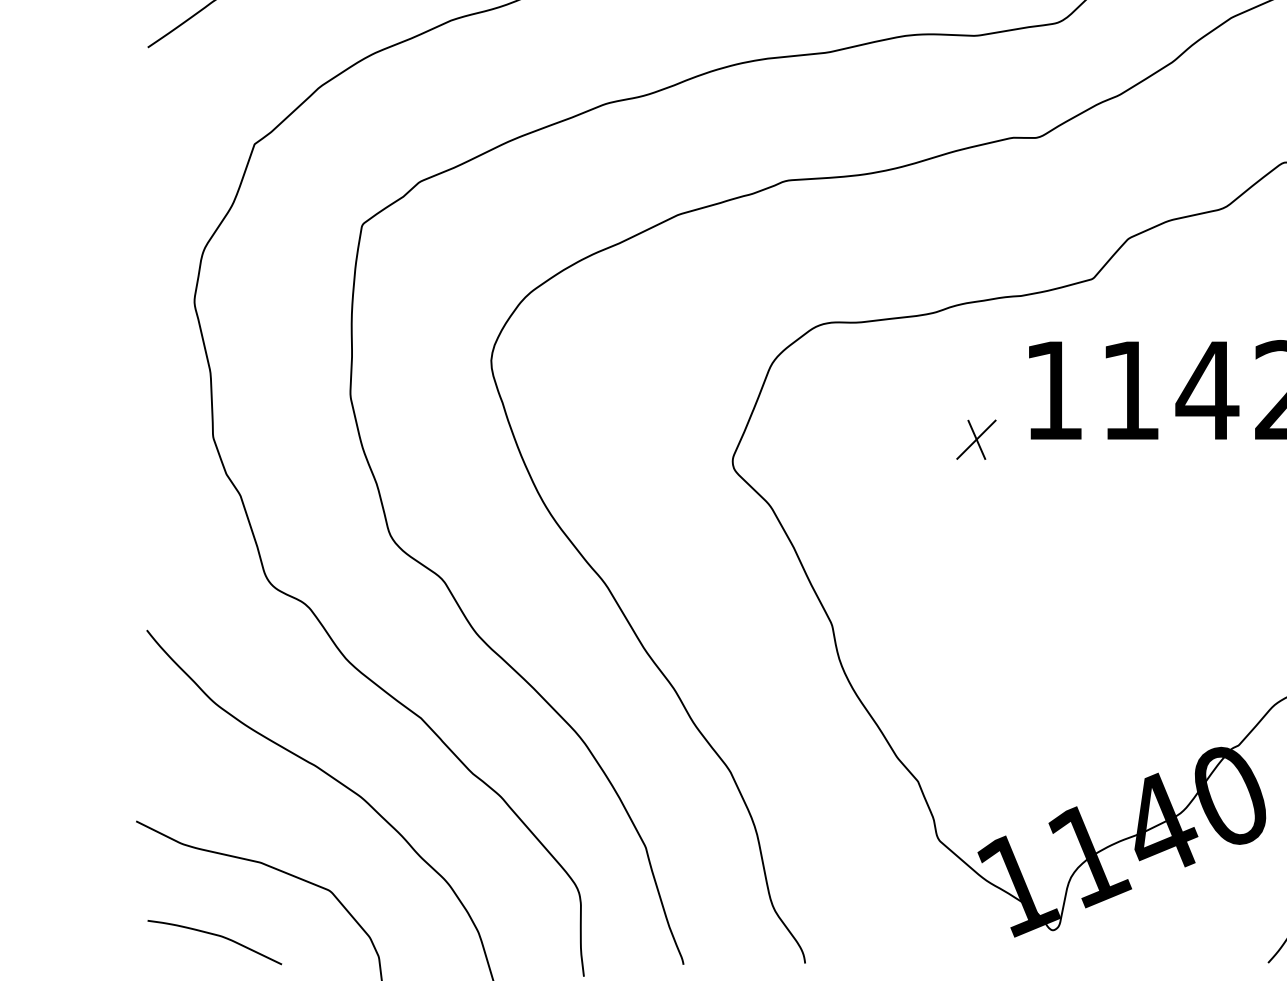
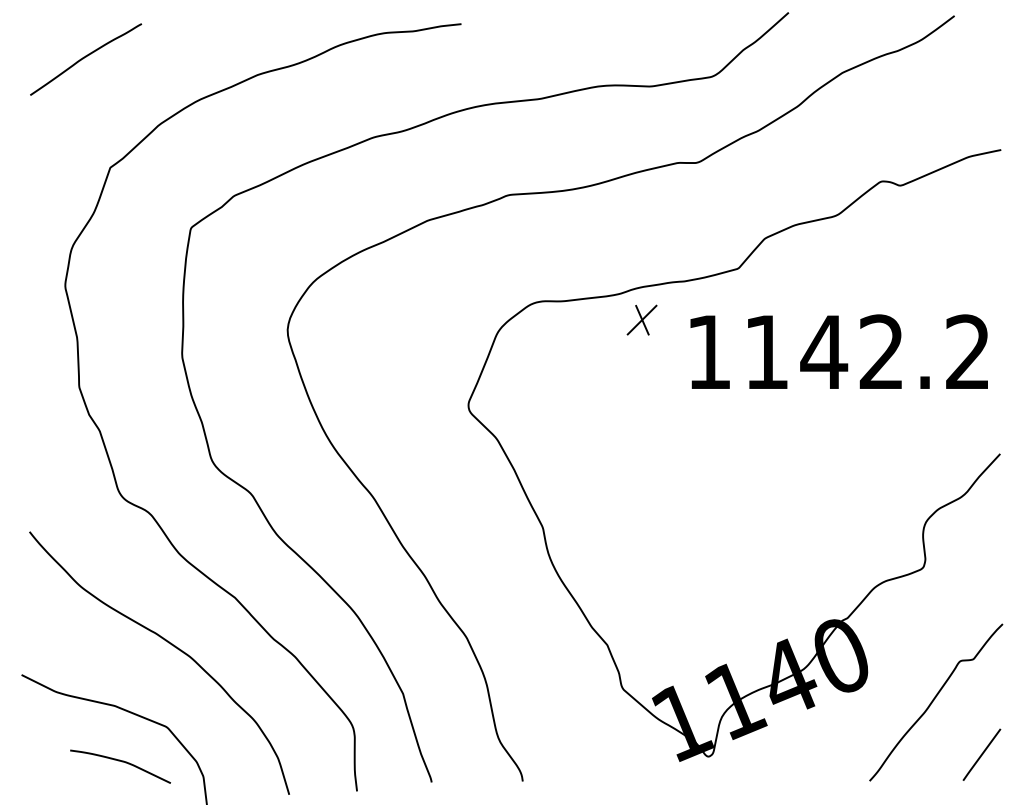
part: (975, 438) -> (641, 319), moved
curve: (217, 936) -> (122, 762), moved

